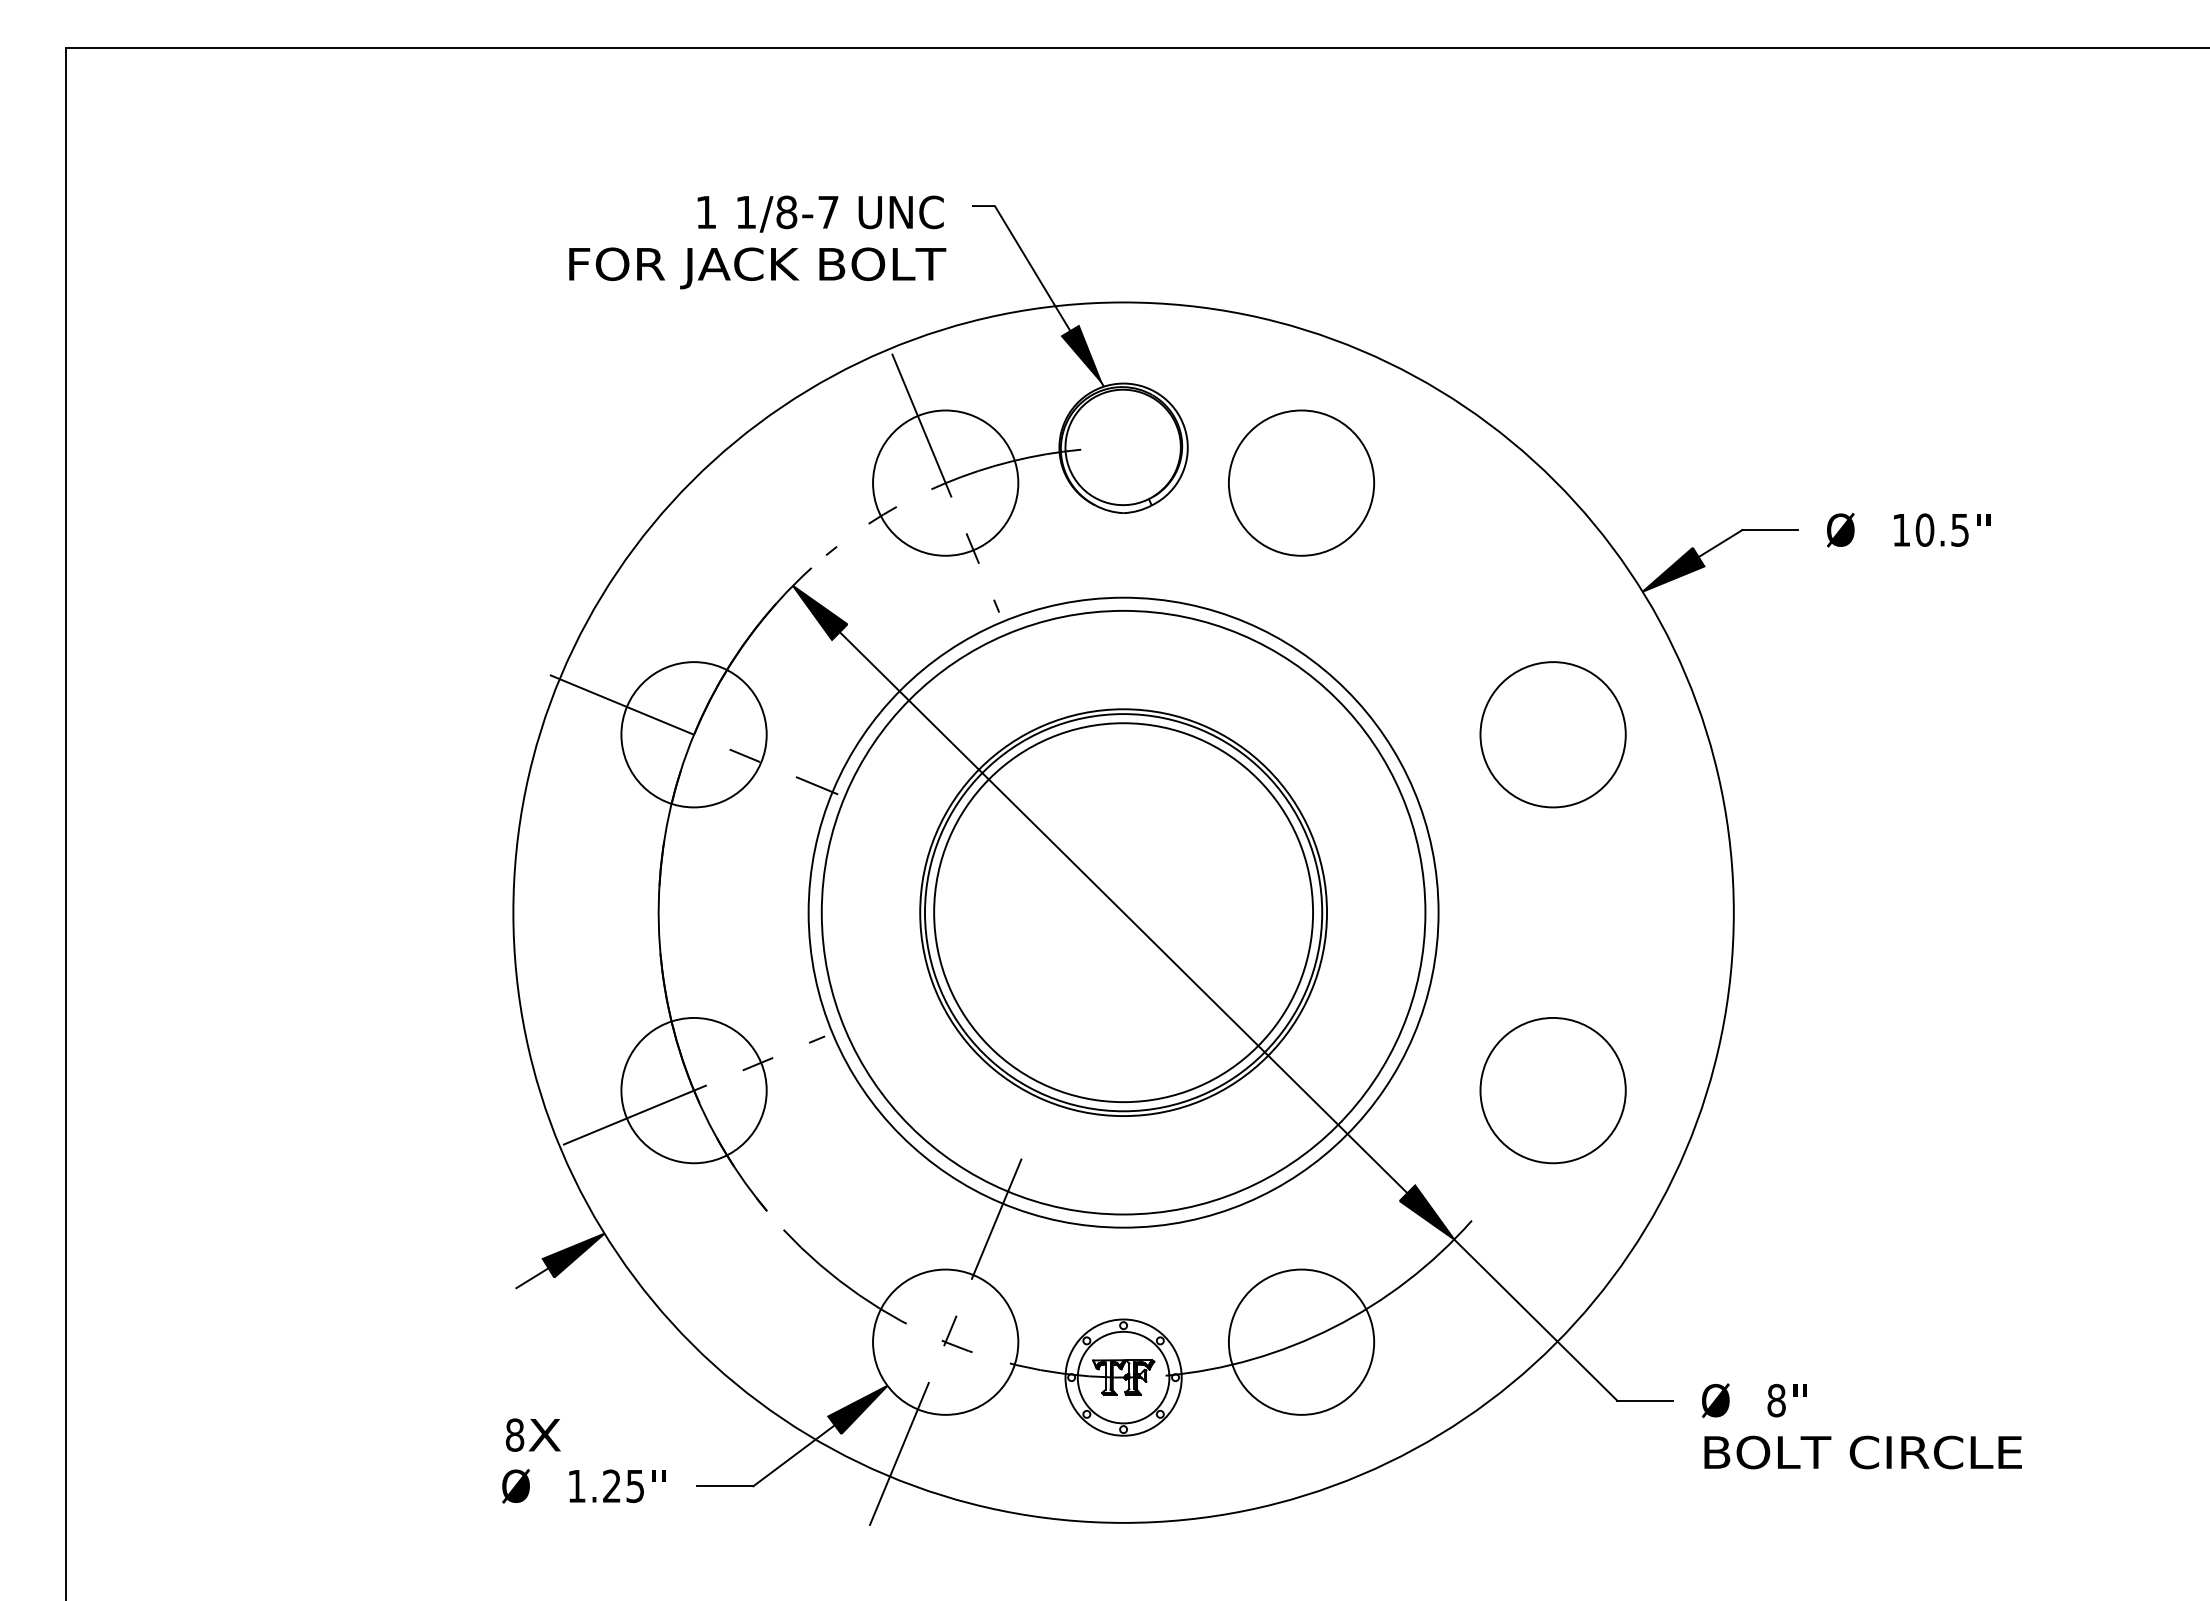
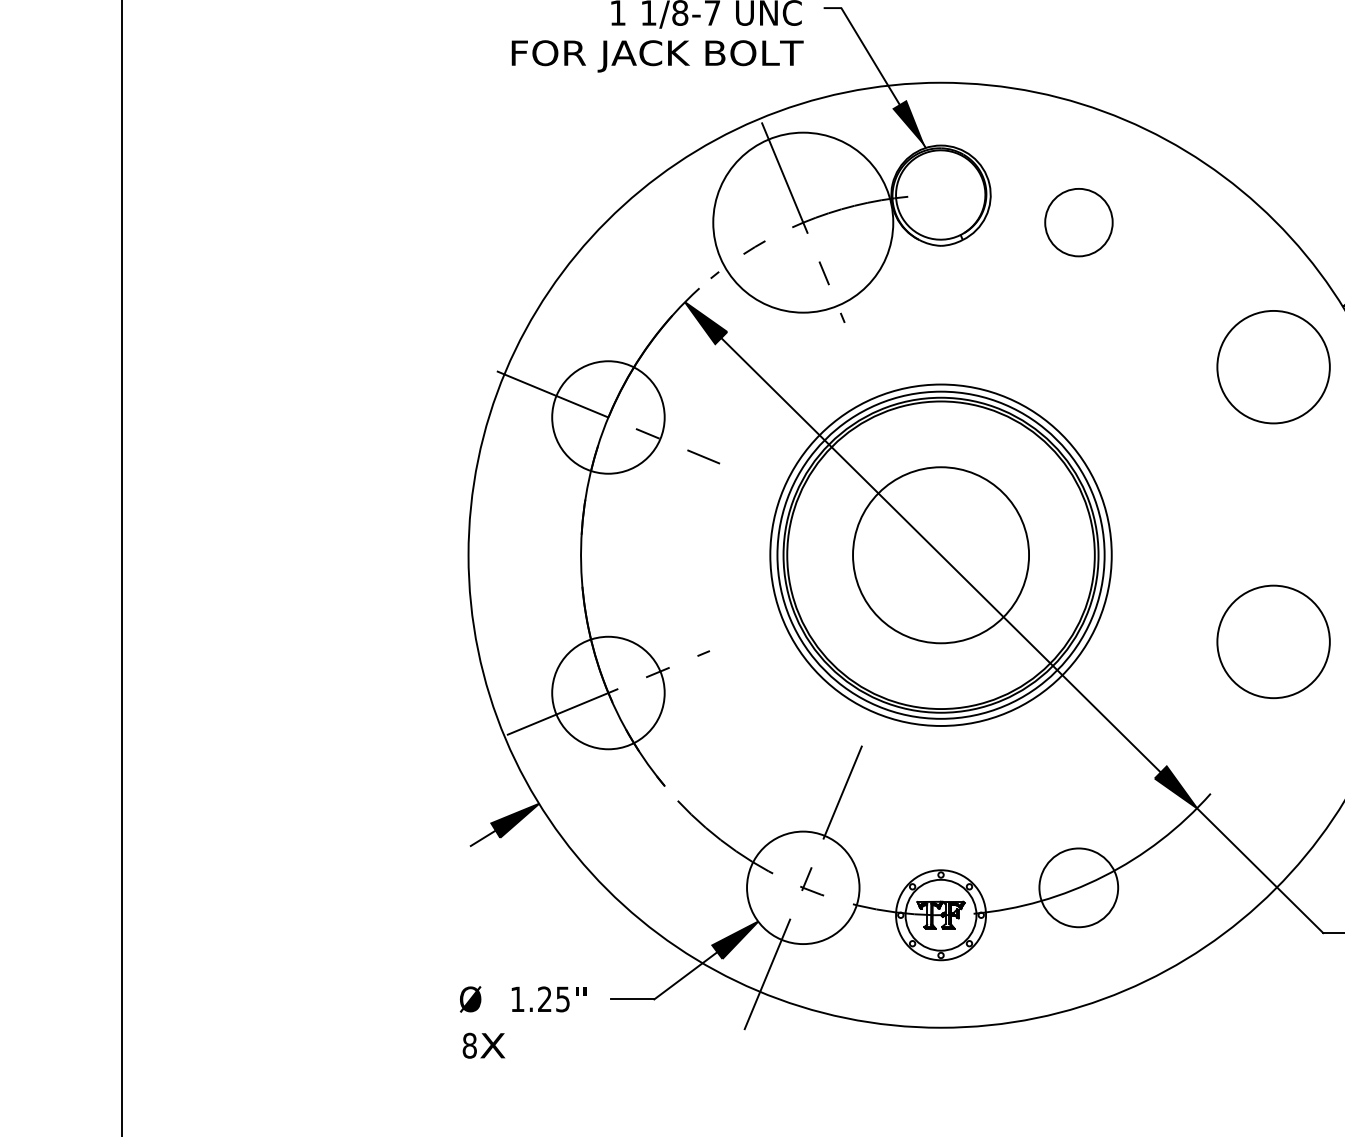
circle: (945, 482) -> (803, 222), size x1.6
circle: (1301, 482) -> (1078, 222), size x0.6
circle: (1552, 734) -> (1273, 366), moved
circle: (1123, 912) -> (940, 555), size x0.6
circle: (1123, 912) -> (940, 555), size x0.7
circle: (1123, 912) -> (940, 555), size x0.7
circle: (1552, 1090) -> (1273, 641), moved
circle: (1301, 1341) -> (1078, 887), size x0.7
text: (533, 1434) -> (484, 1045), moved

